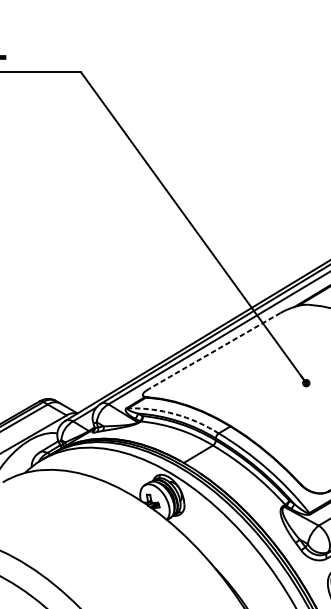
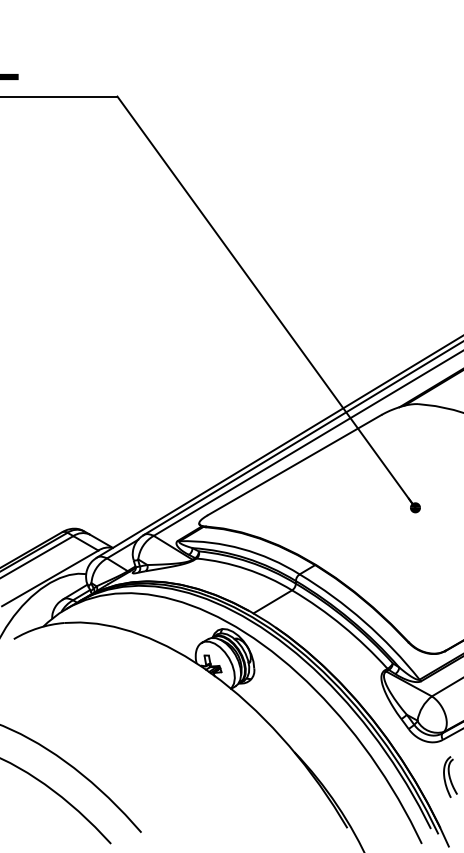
line: (214, 351) -> (294, 465), dashed -> solid
arc: (175, 413) -> (242, 548), dashed -> solid

